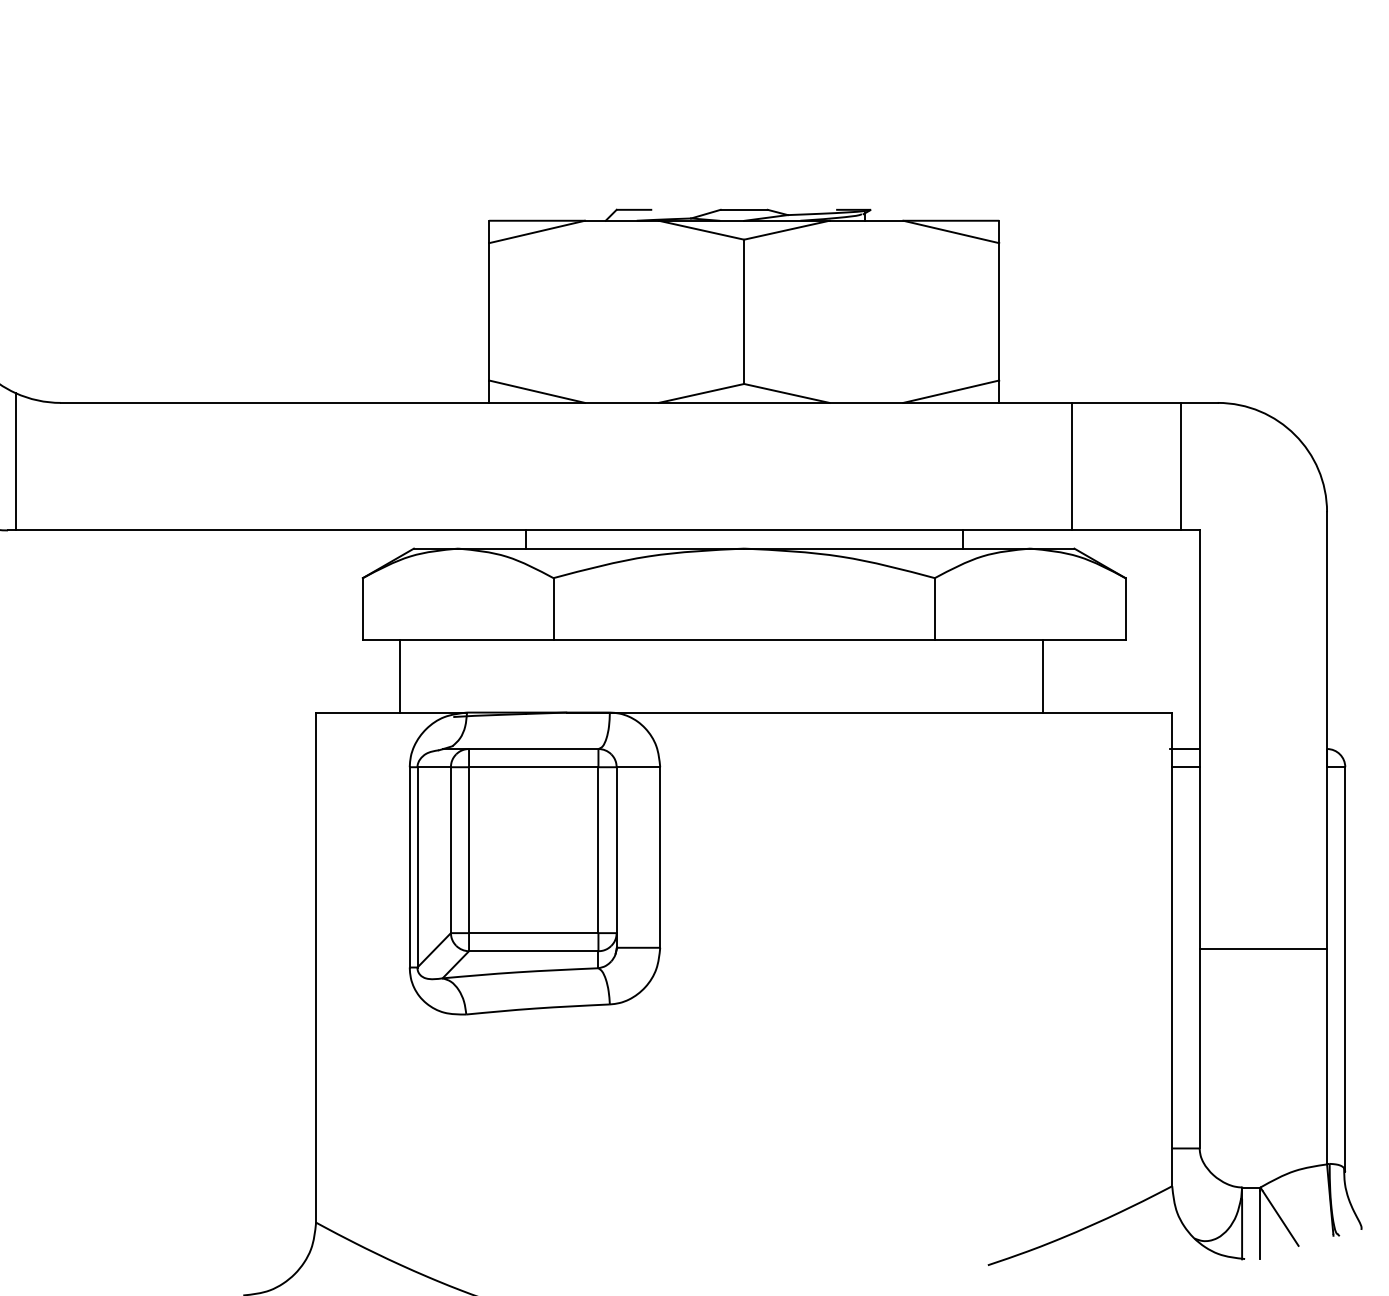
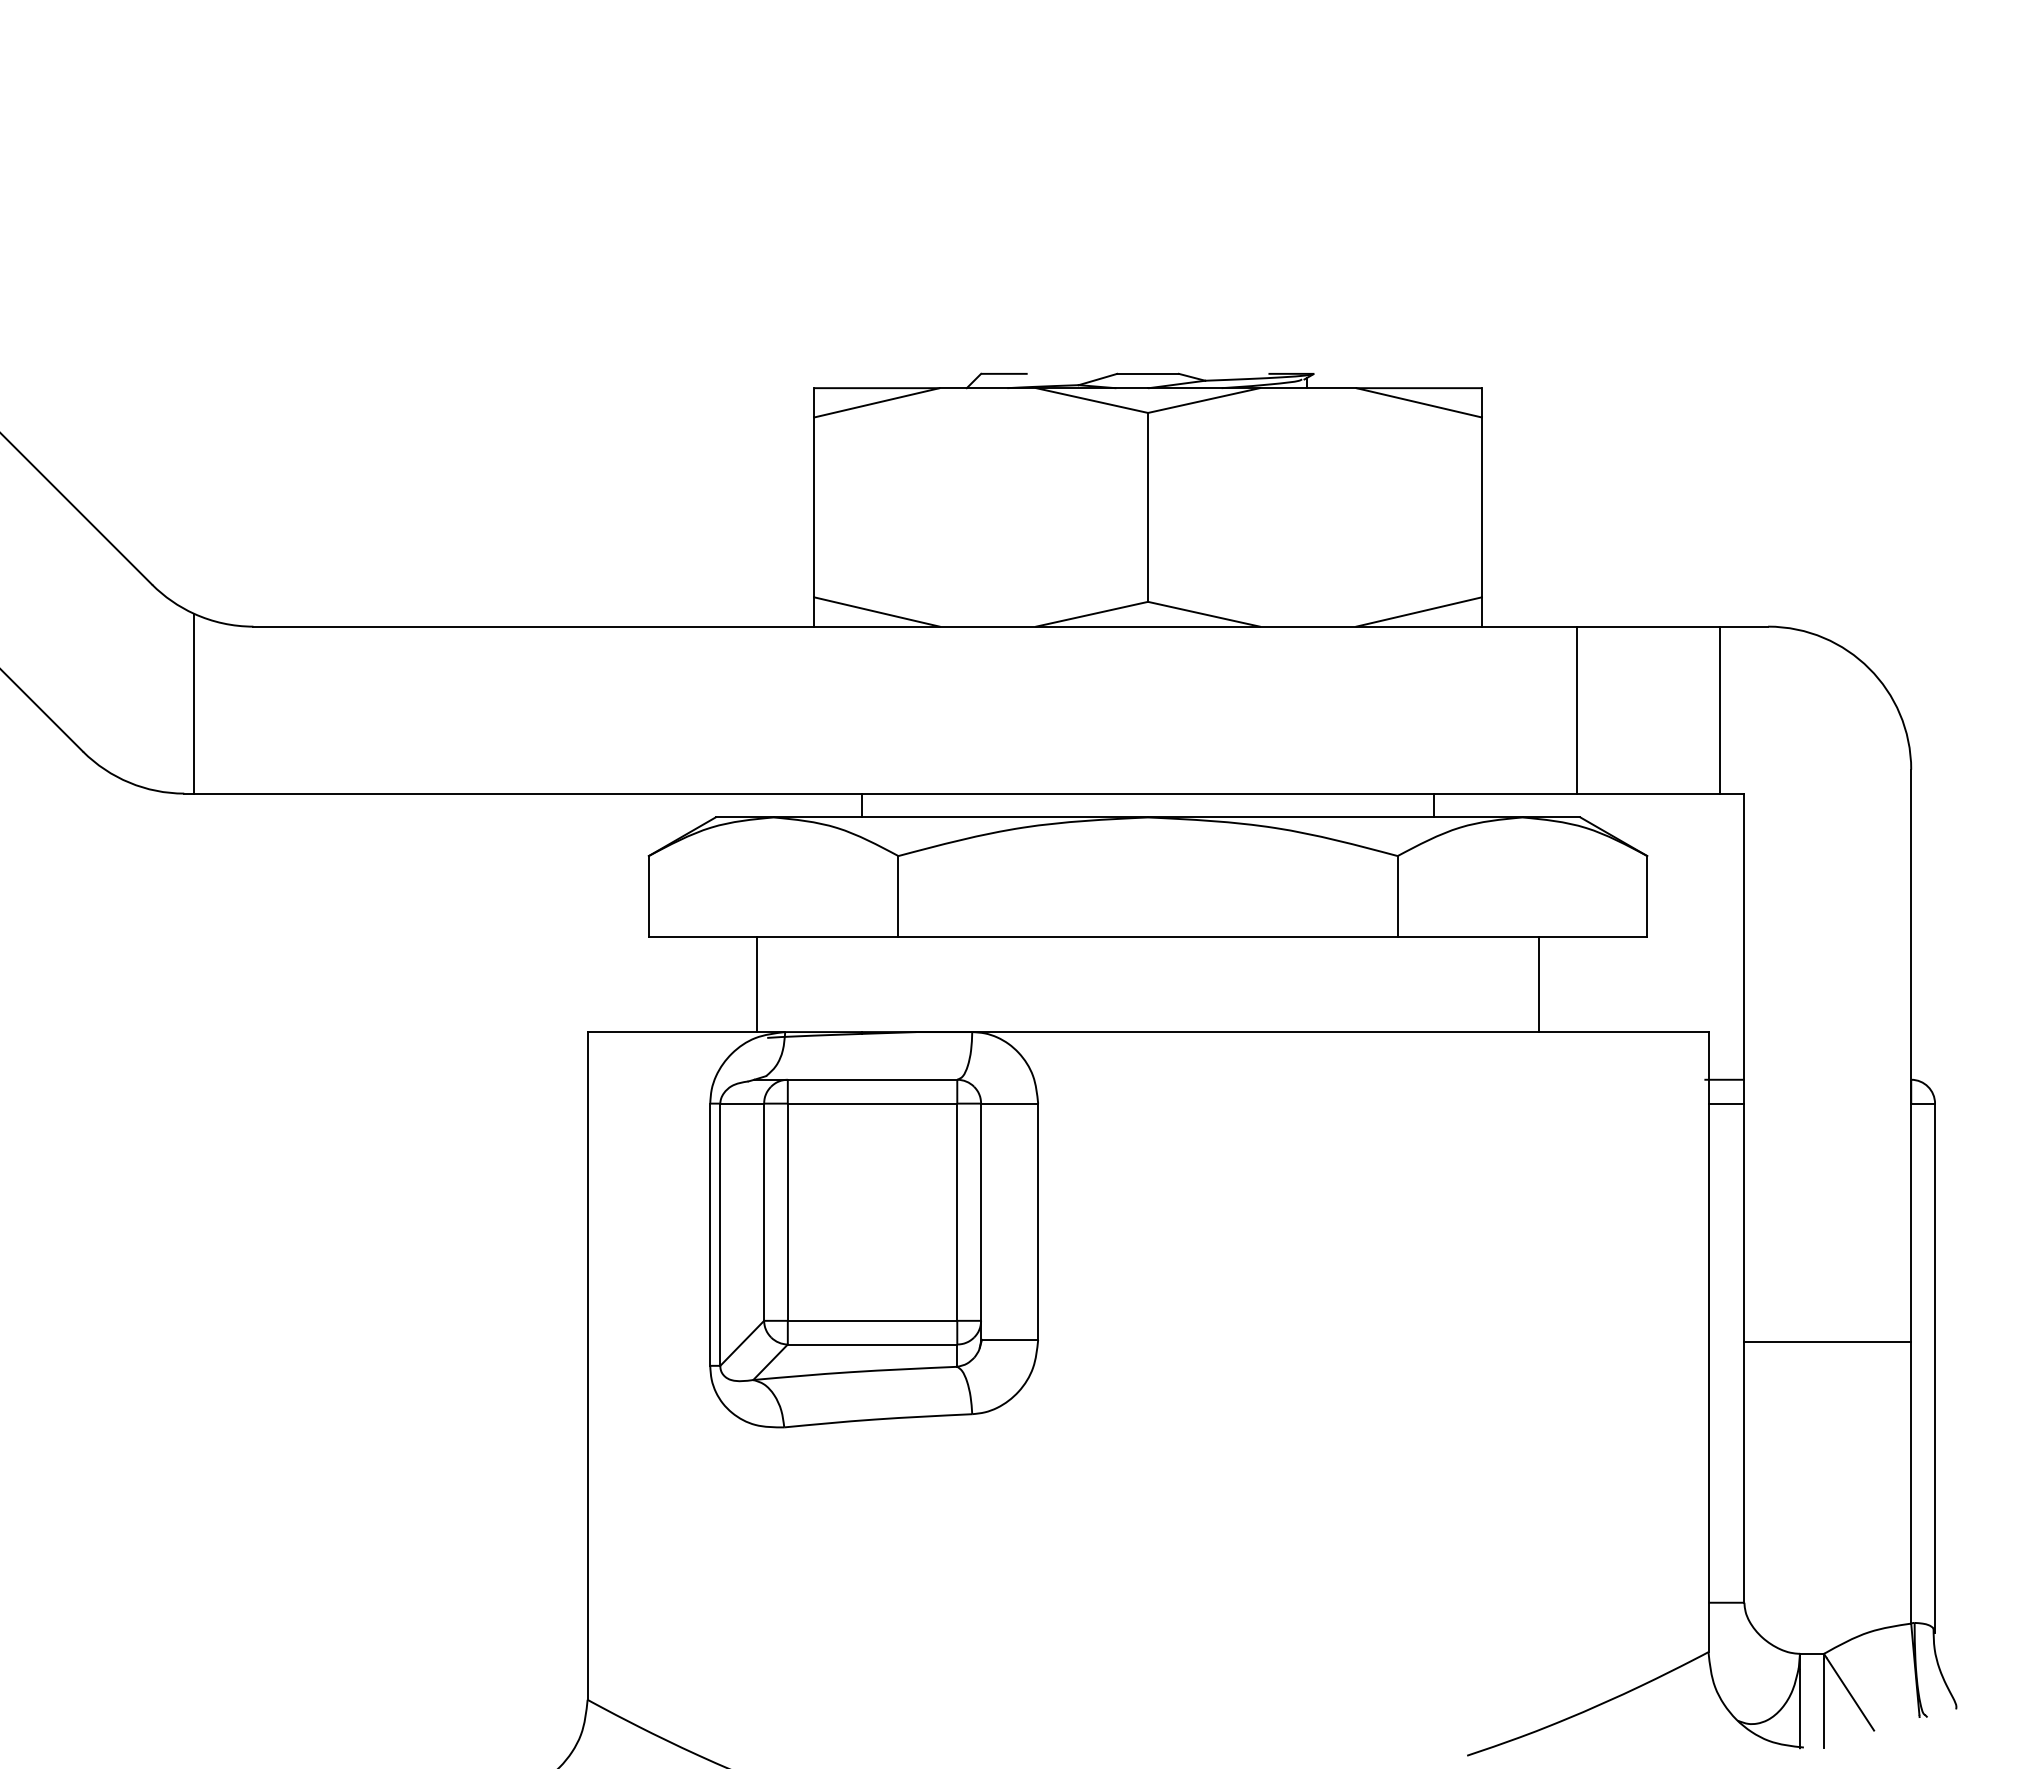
line: (400, 676) -> (756, 984), moved

